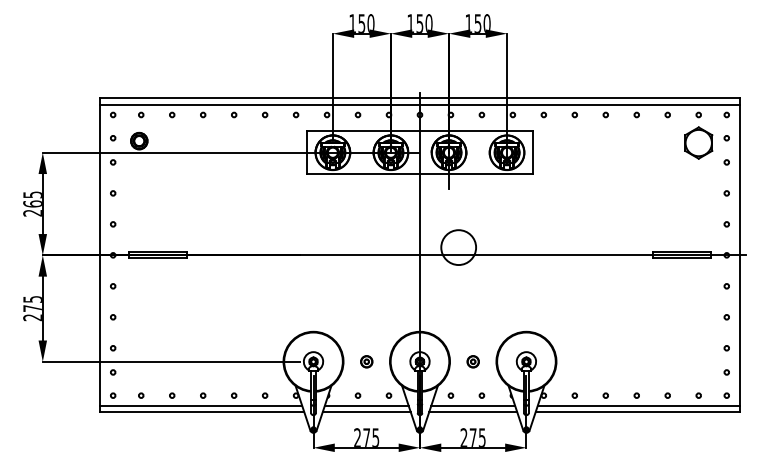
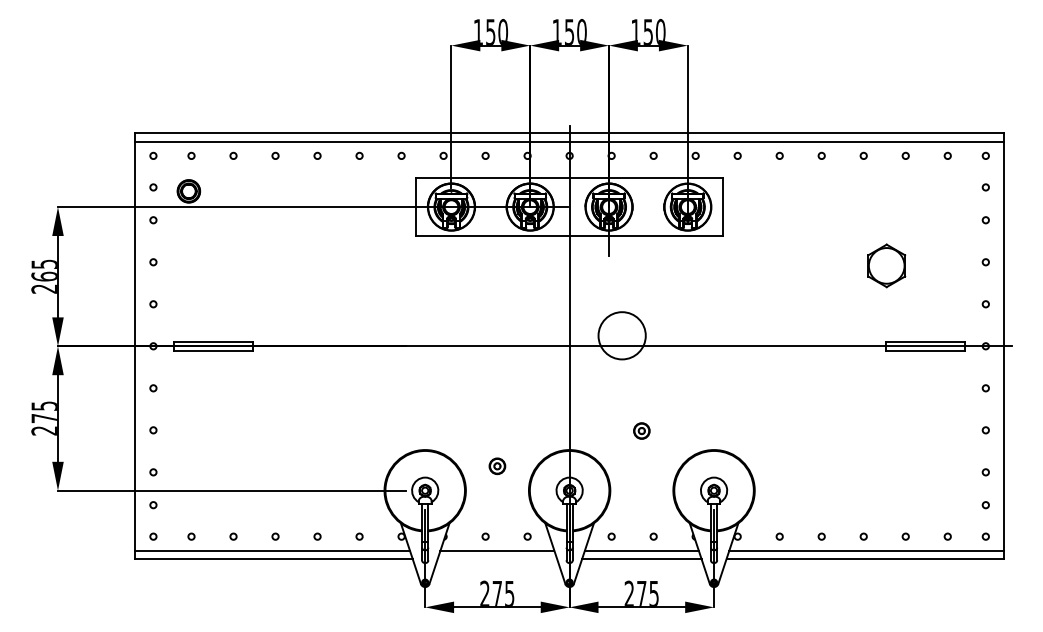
part: (698, 142) -> (886, 265), moved
part: (366, 361) -> (497, 465), moved
part: (472, 361) -> (640, 430), moved
line: (366, 412) -> (497, 559), removed

